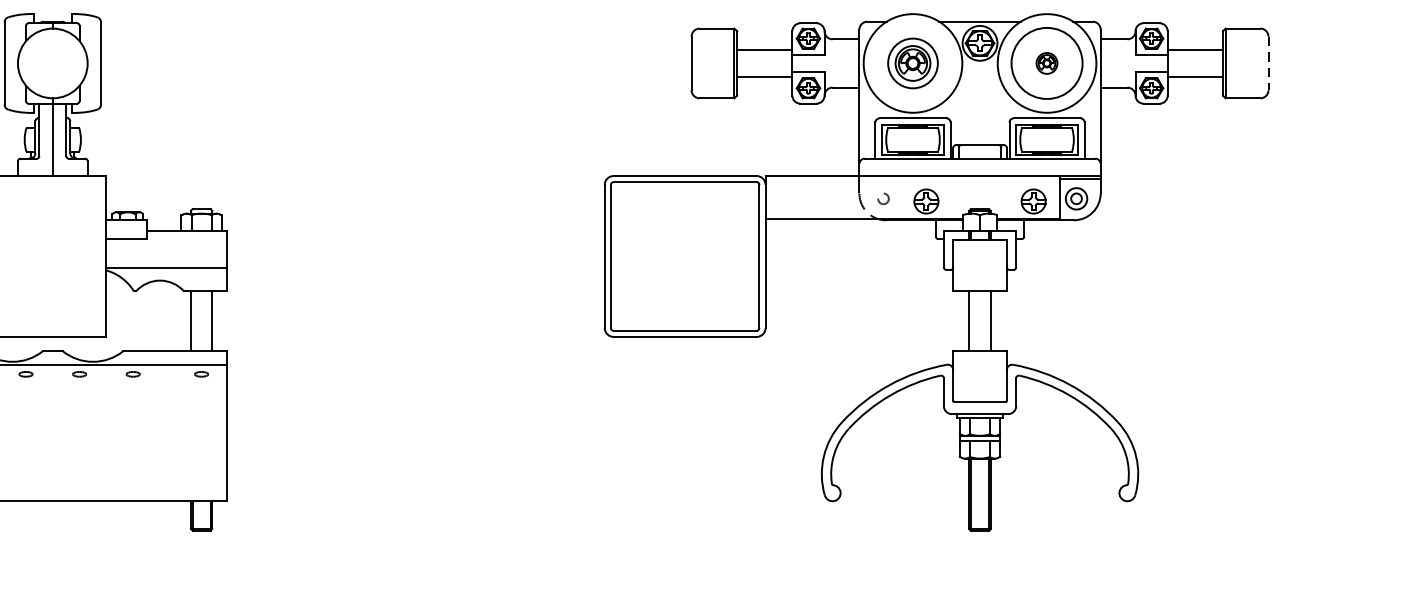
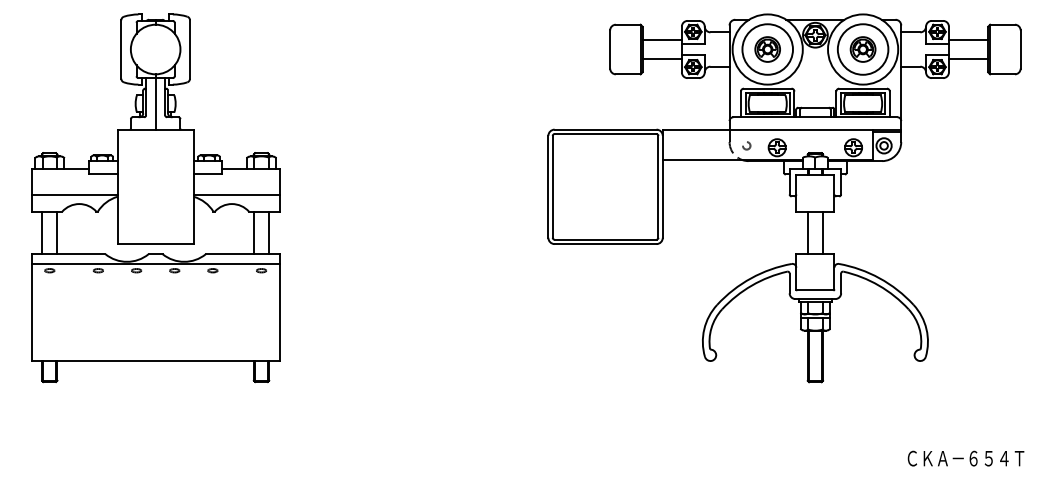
circle: (912, 63) -> (767, 49), size x1.43
part: (1046, 63) -> (862, 49), size x1.67
line: (1268, 64) -> (1020, 50), dashed -> solid

